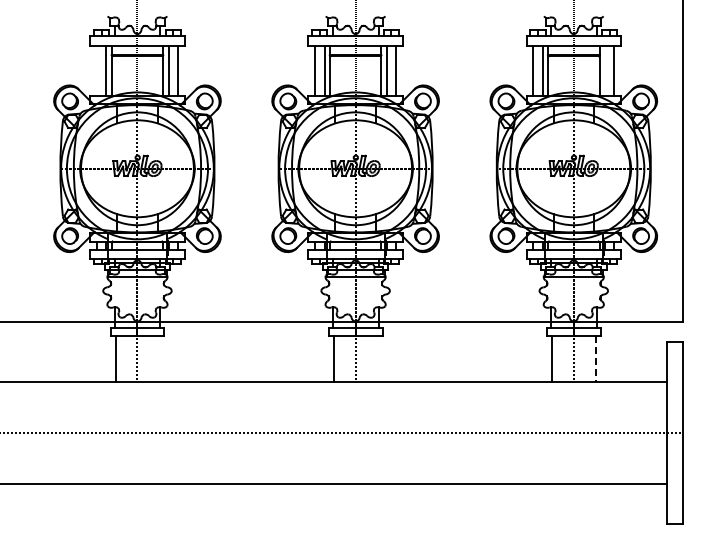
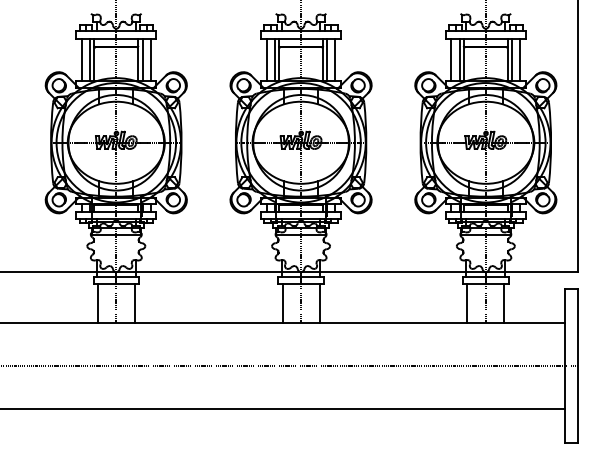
line: (96, 71) -> (81, 60), added
line: (604, 71) -> (511, 60), added
line: (159, 358) -> (134, 303), added
line: (377, 358) -> (319, 303), added
line: (595, 359) -> (504, 304), dashed -> solid

